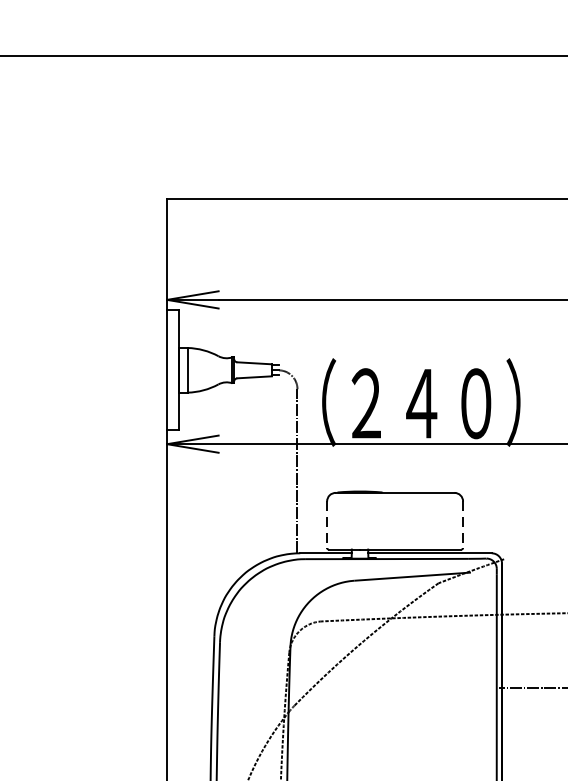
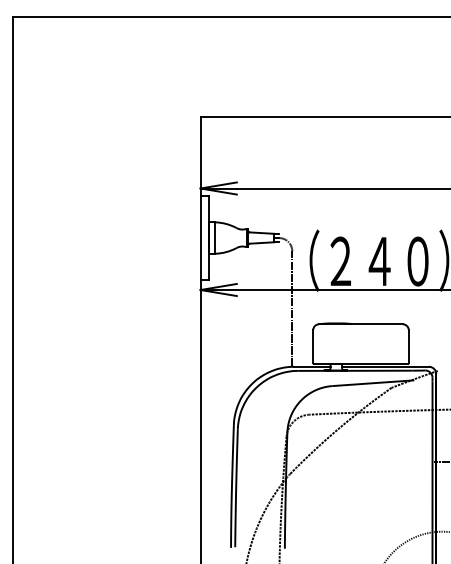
line: (327, 524) -> (313, 346), dashed -> solid
line: (462, 524) -> (408, 346), dashed -> solid

